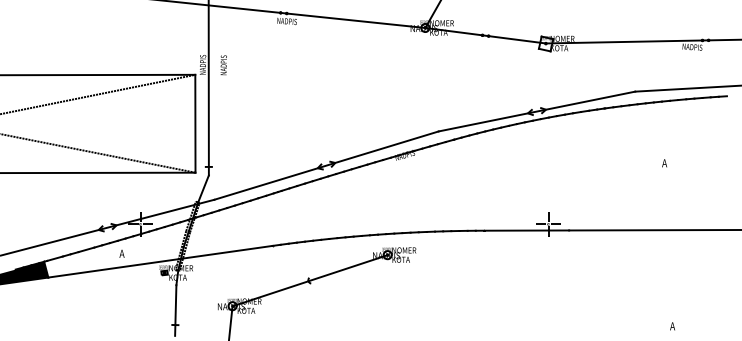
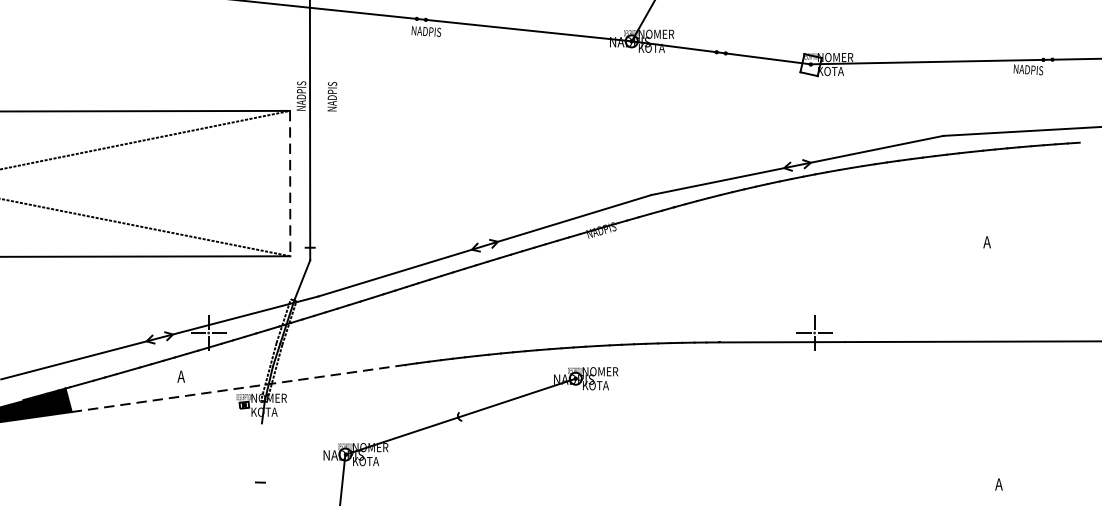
line: (195, 123) -> (290, 183), solid -> dashed
line: (160, 261) -> (238, 388), solid -> dashed
line: (175, 310) -> (260, 460), removed

